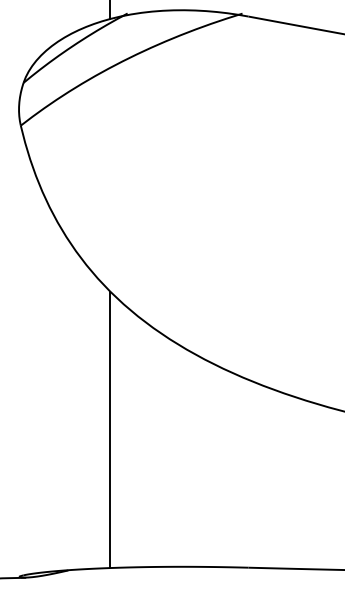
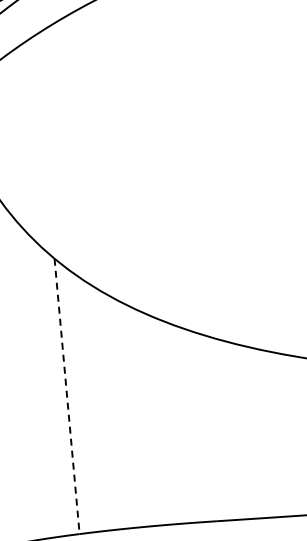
line: (110, 430) -> (67, 397), solid -> dashed

